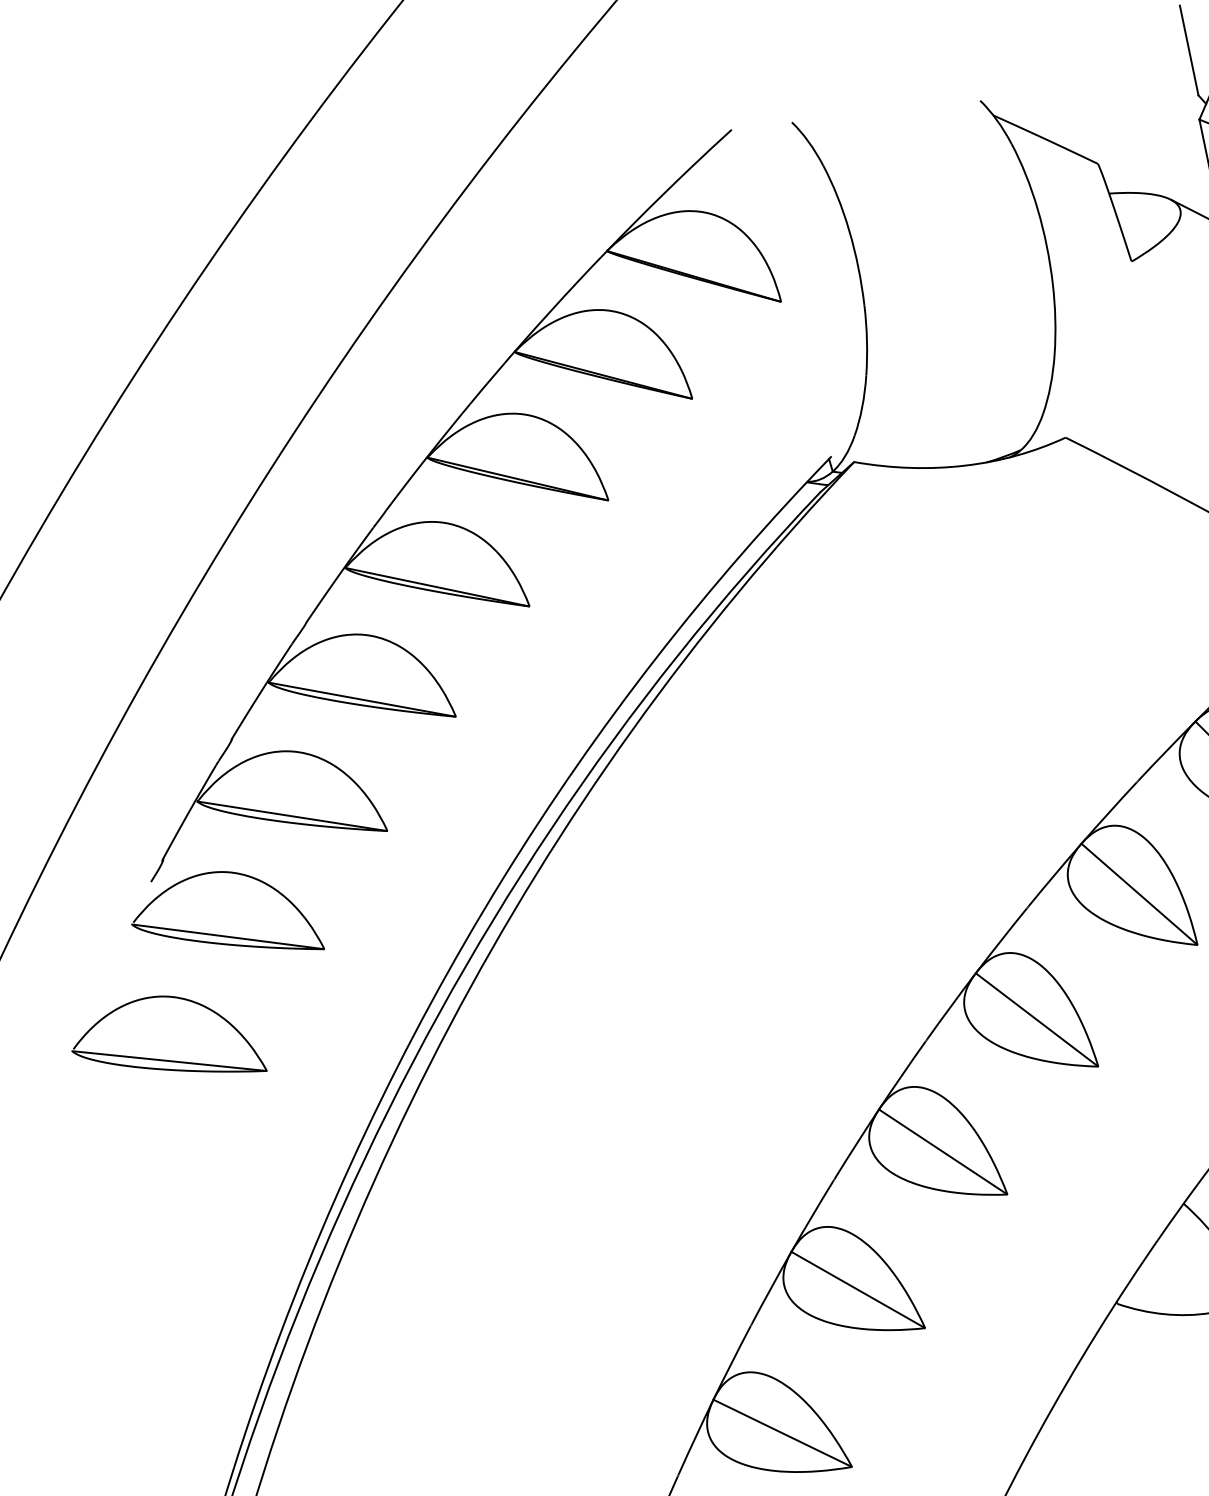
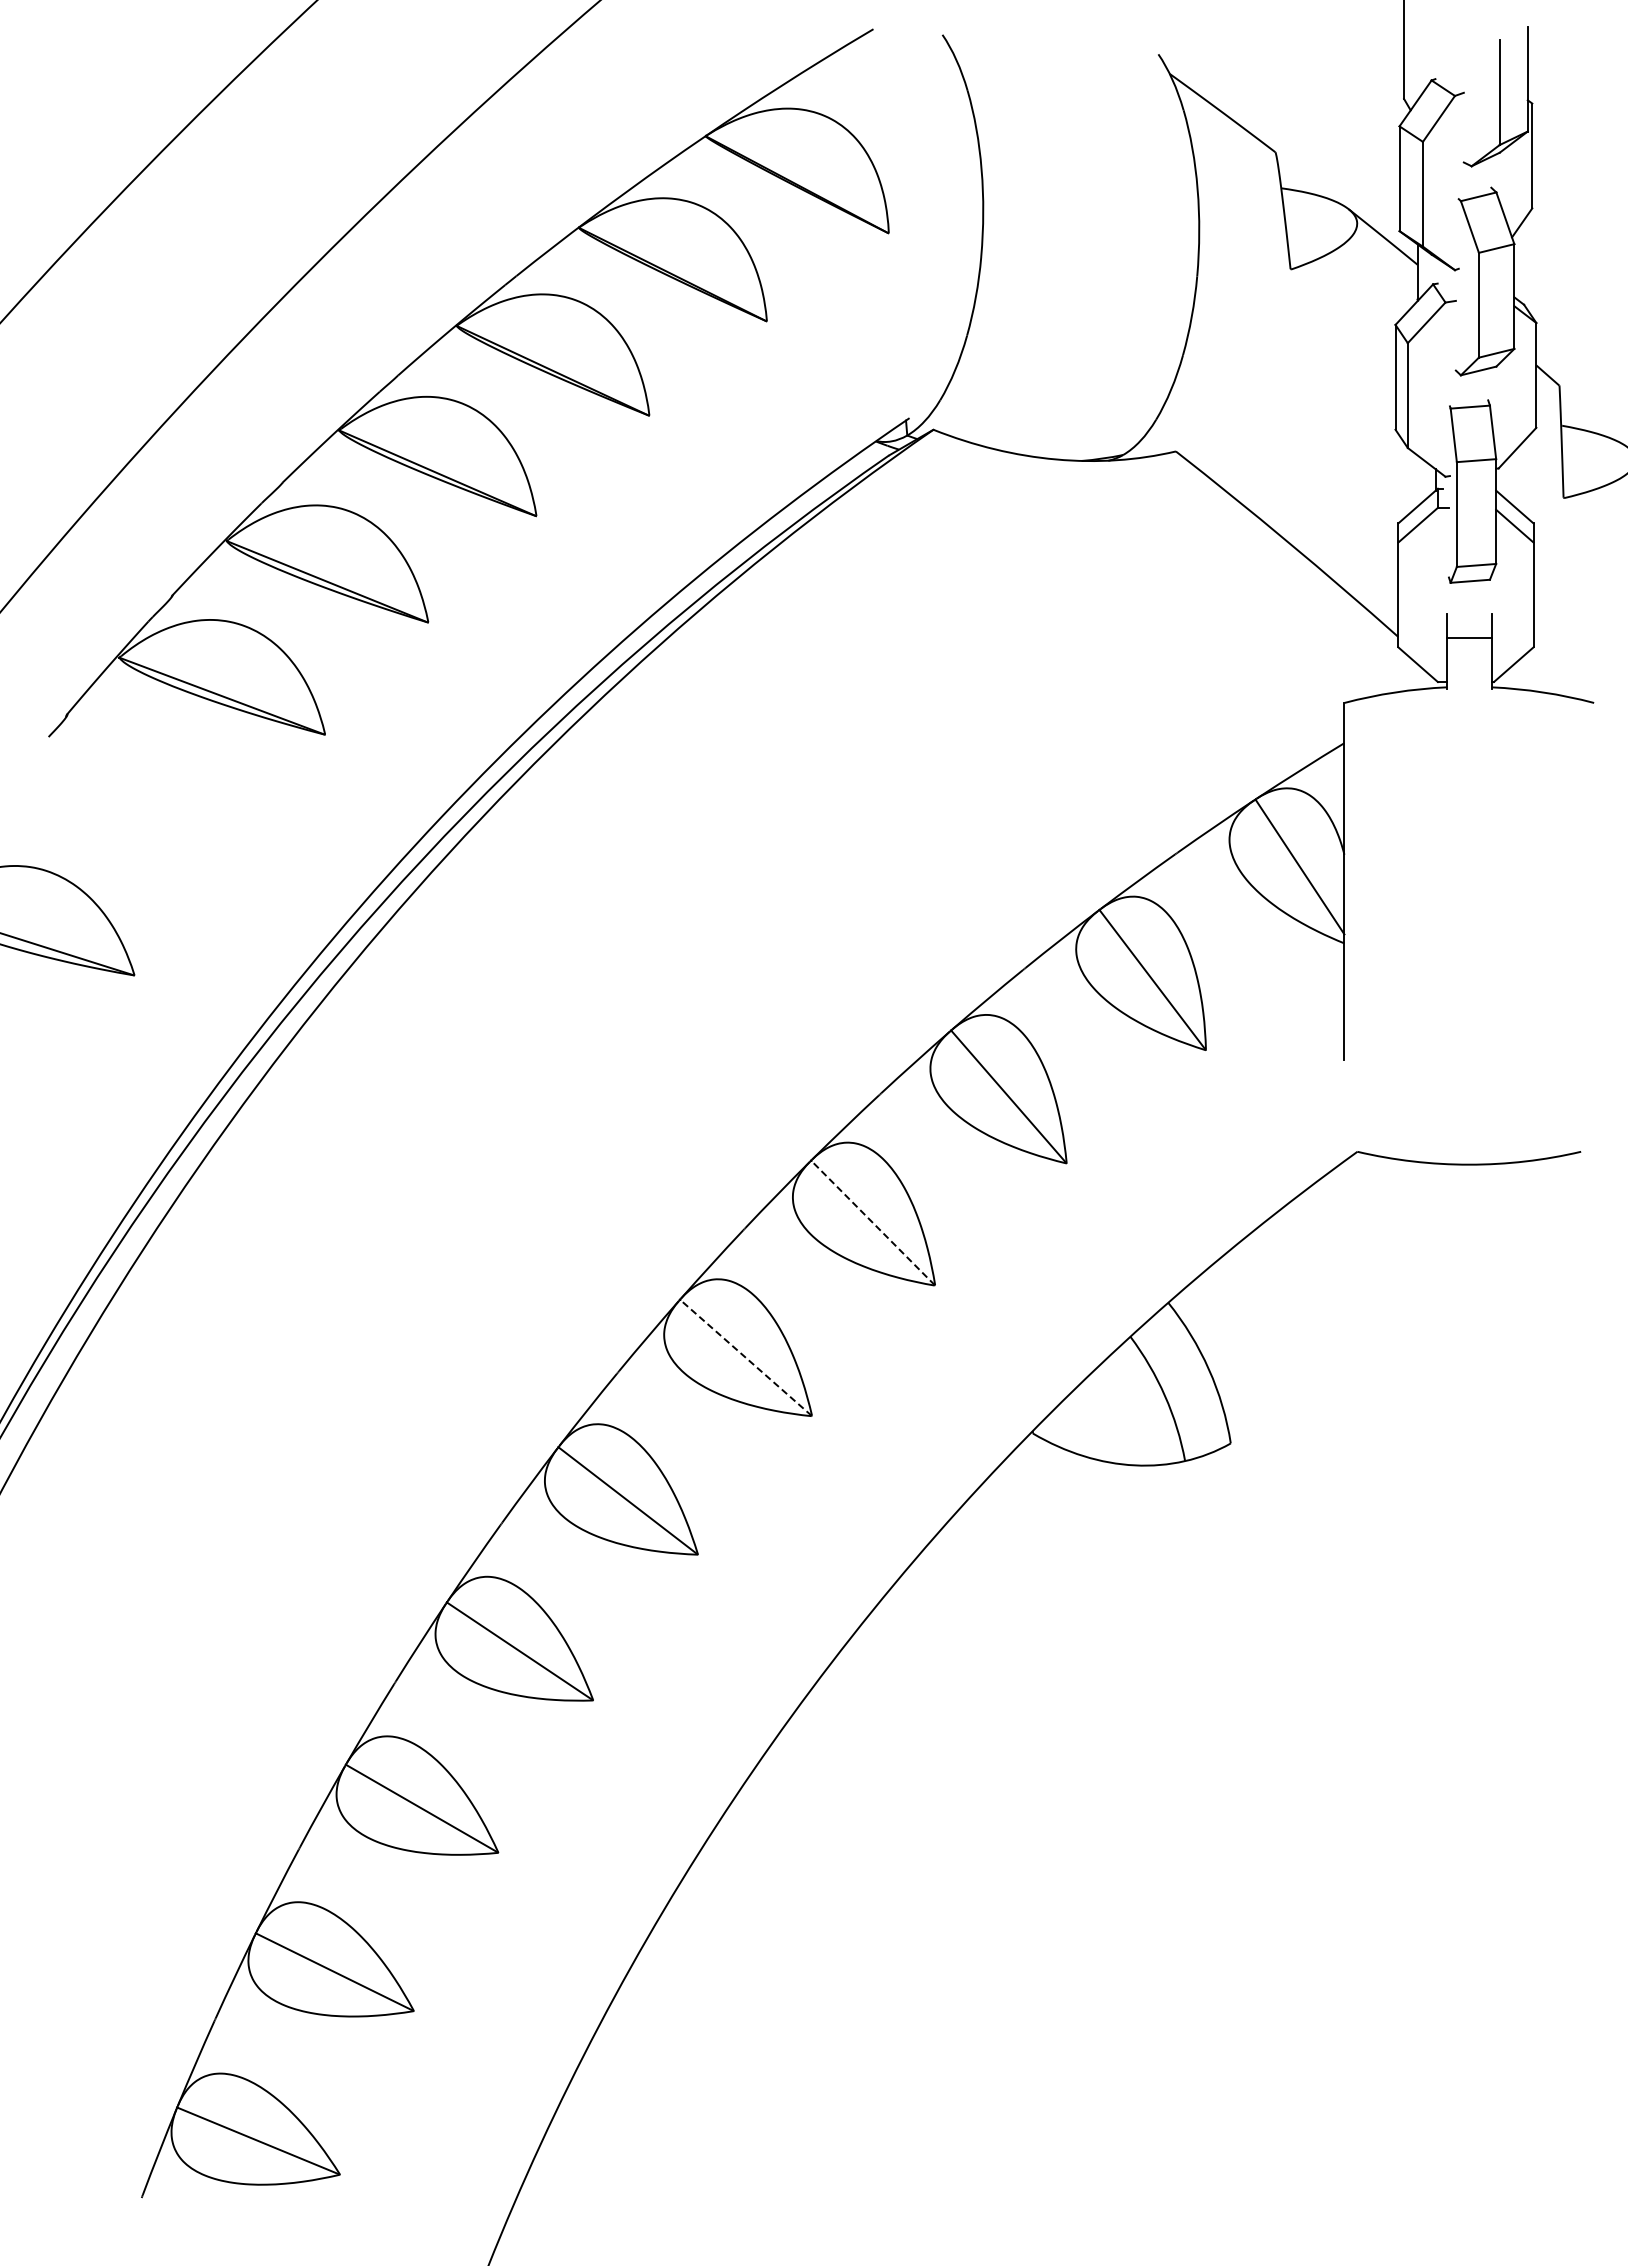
part: (223, 920) -> (121, 796), removed
line: (943, 1152) -> (873, 1223), solid -> dashed
line: (858, 1289) -> (746, 1357), solid -> dashed

